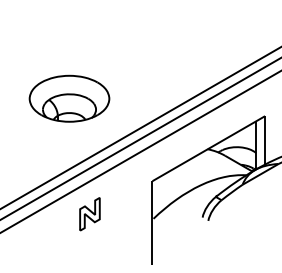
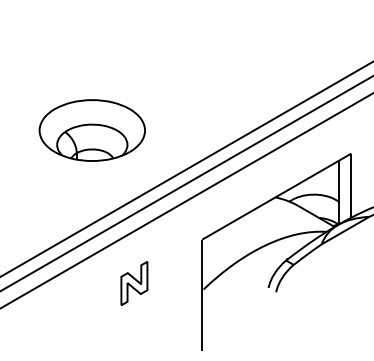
part: (90, 214) -> (134, 283), moved

